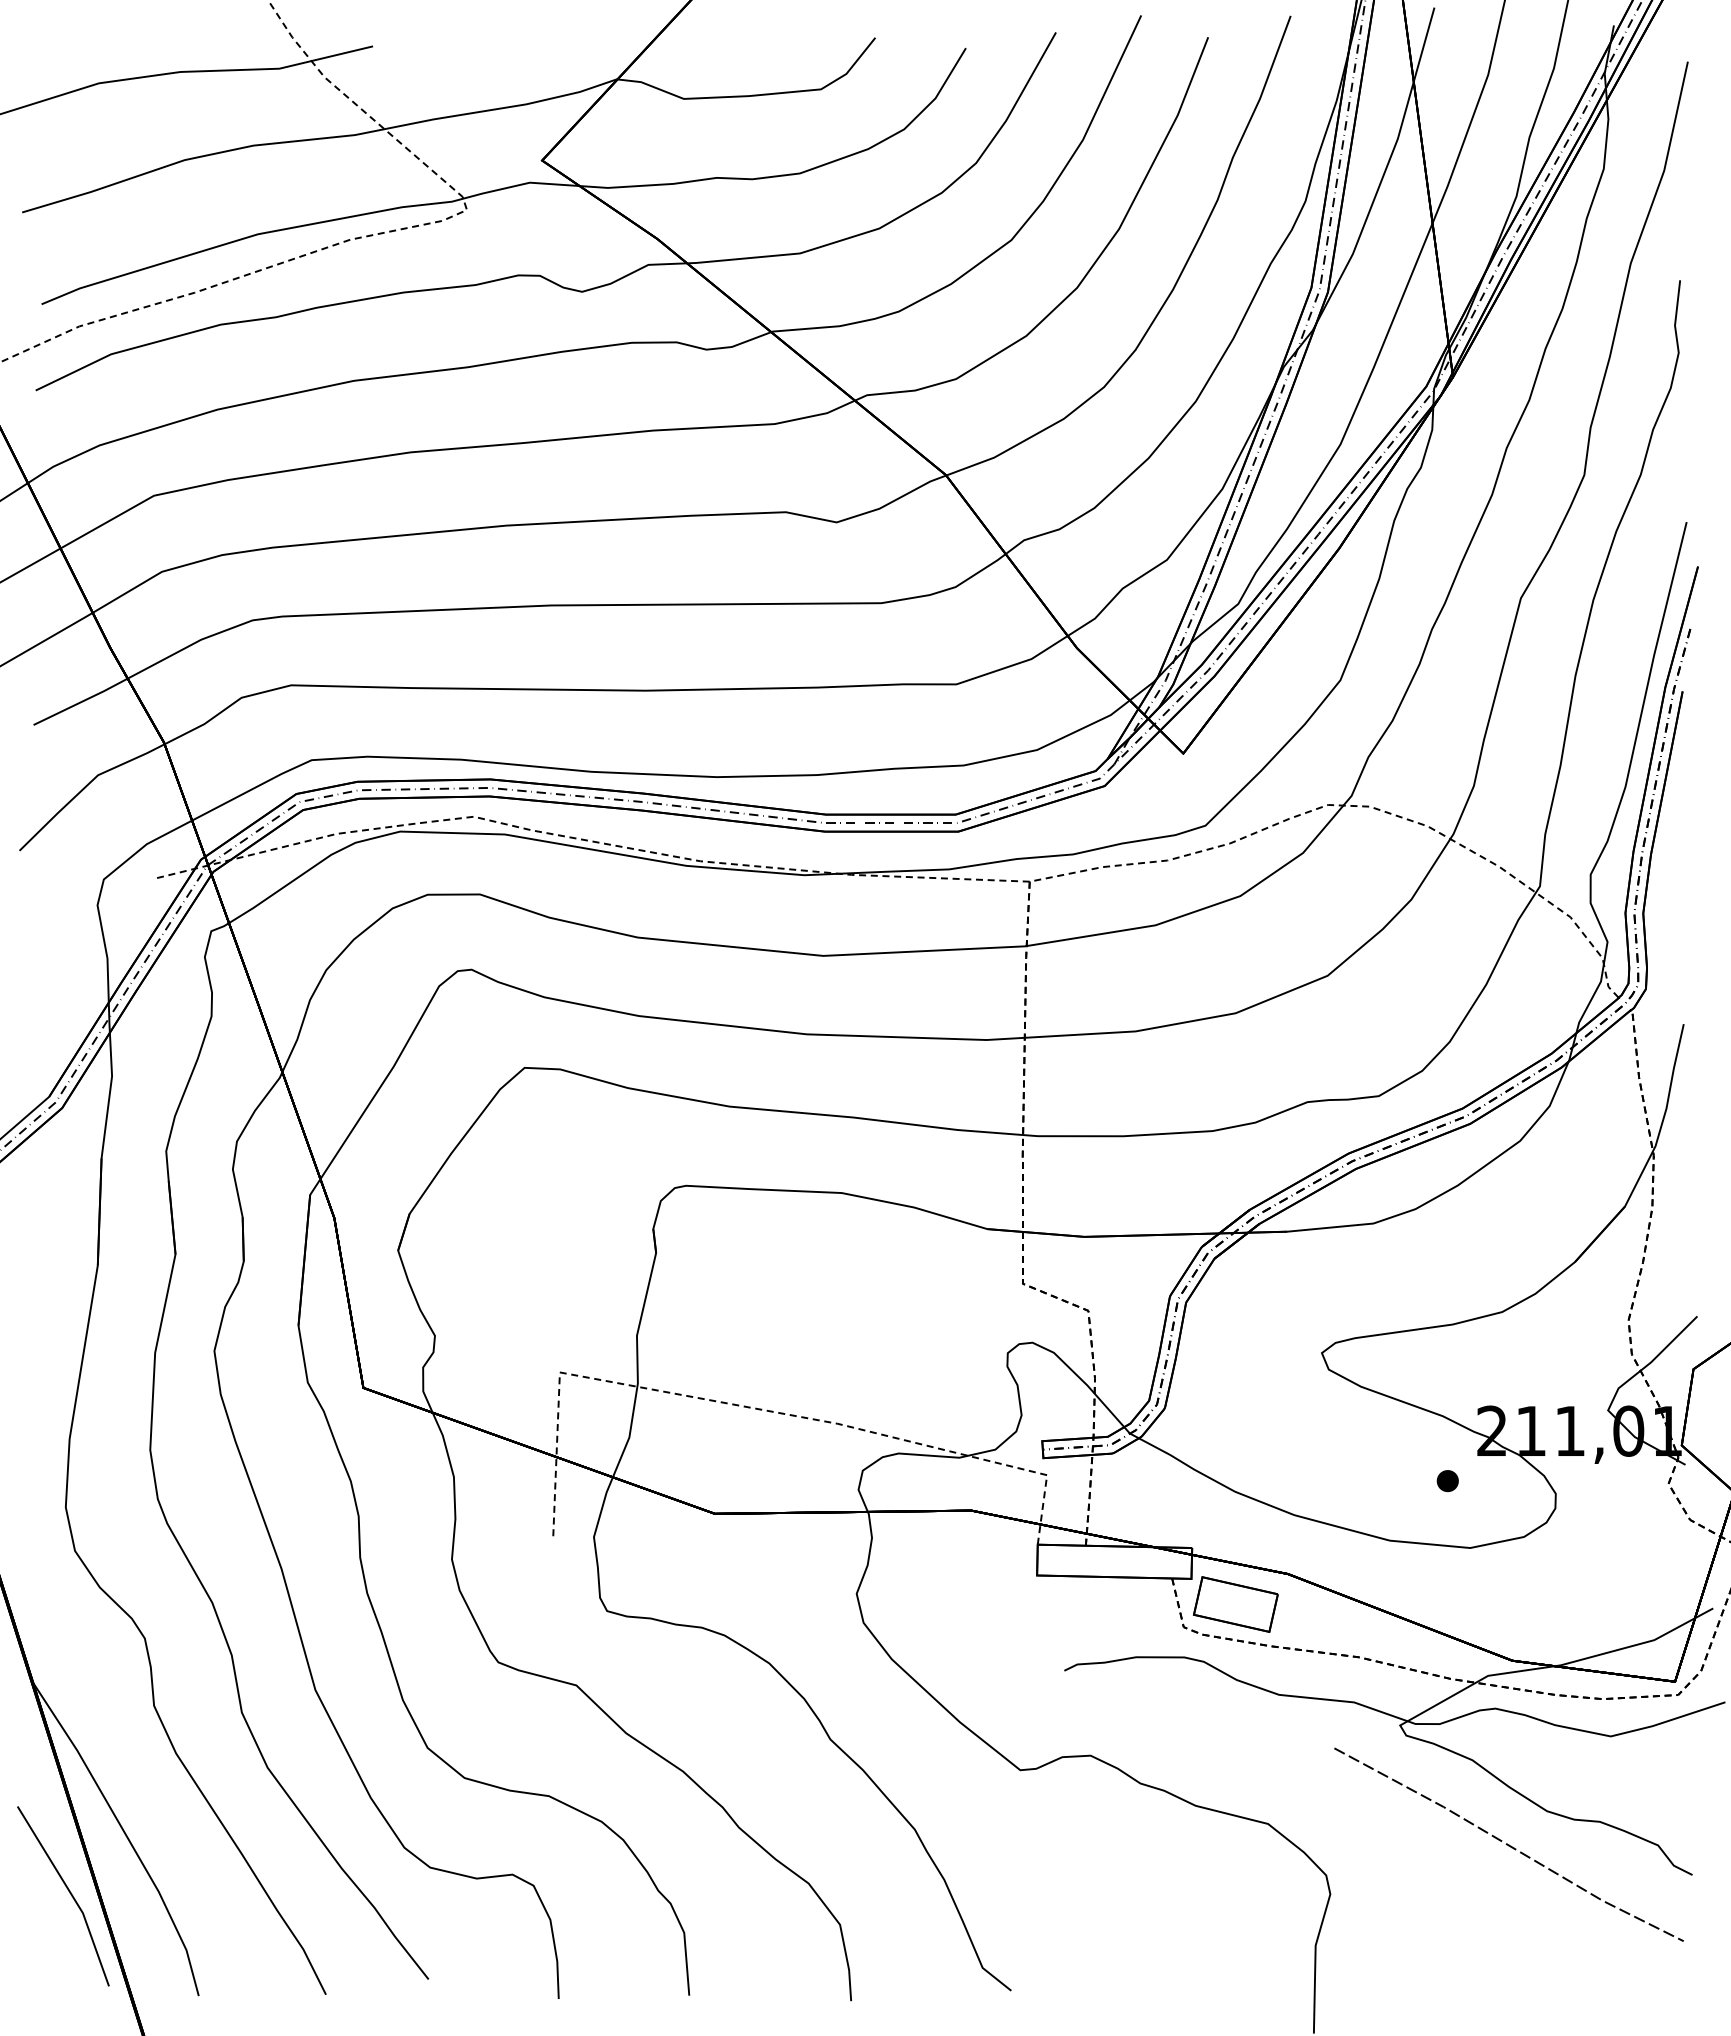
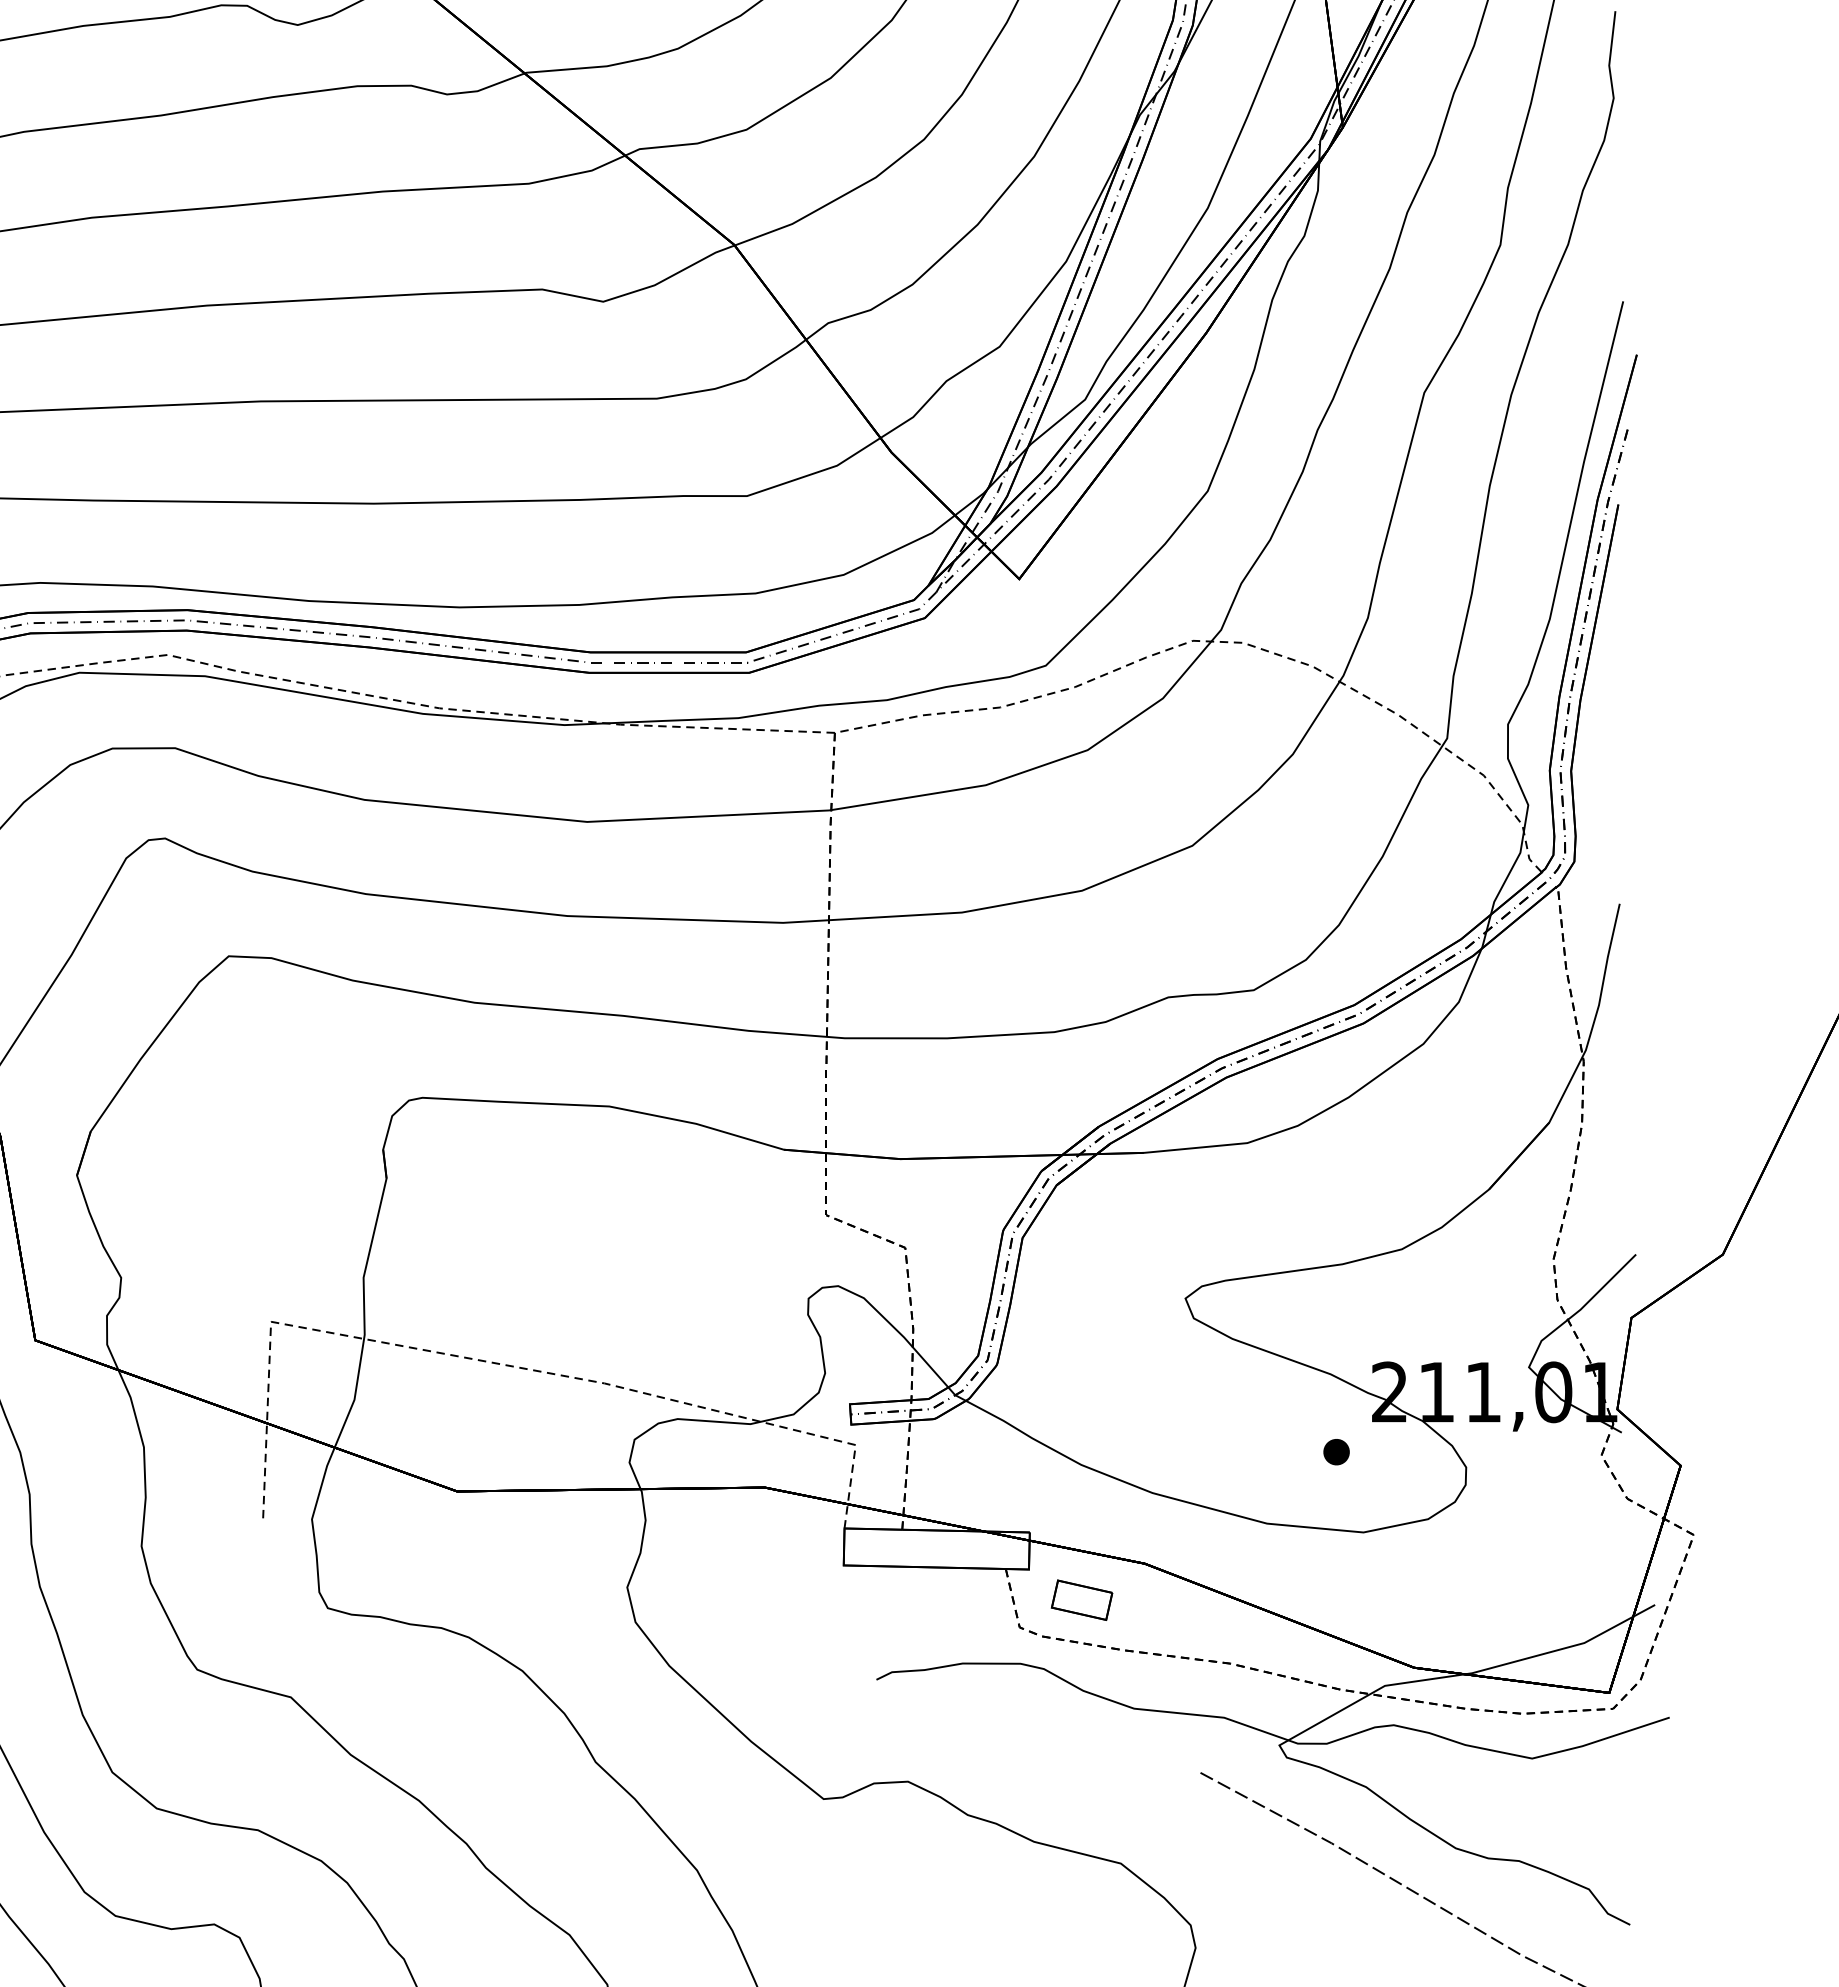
part: (1235, 1604) -> (1081, 1600), size x0.6

